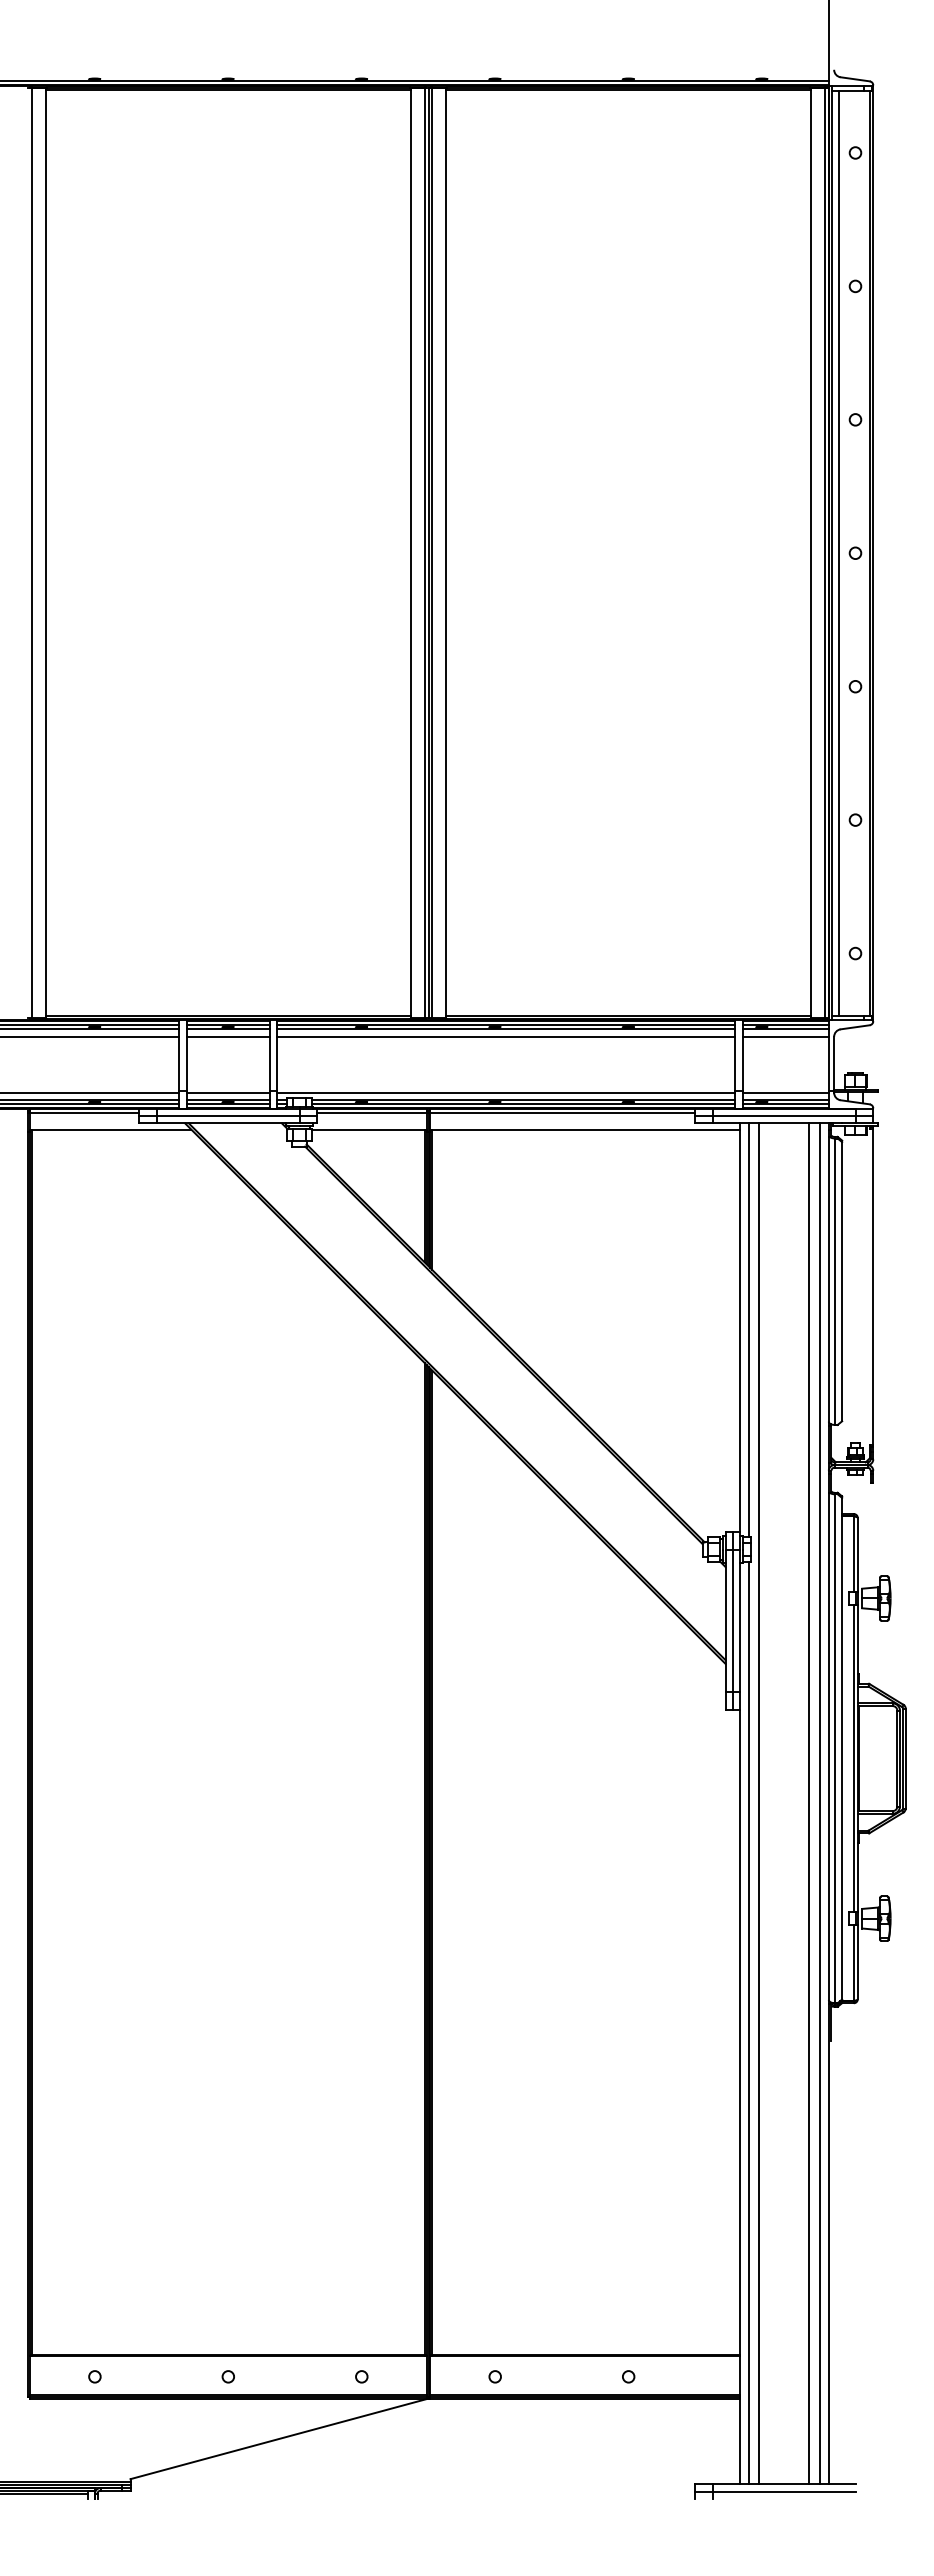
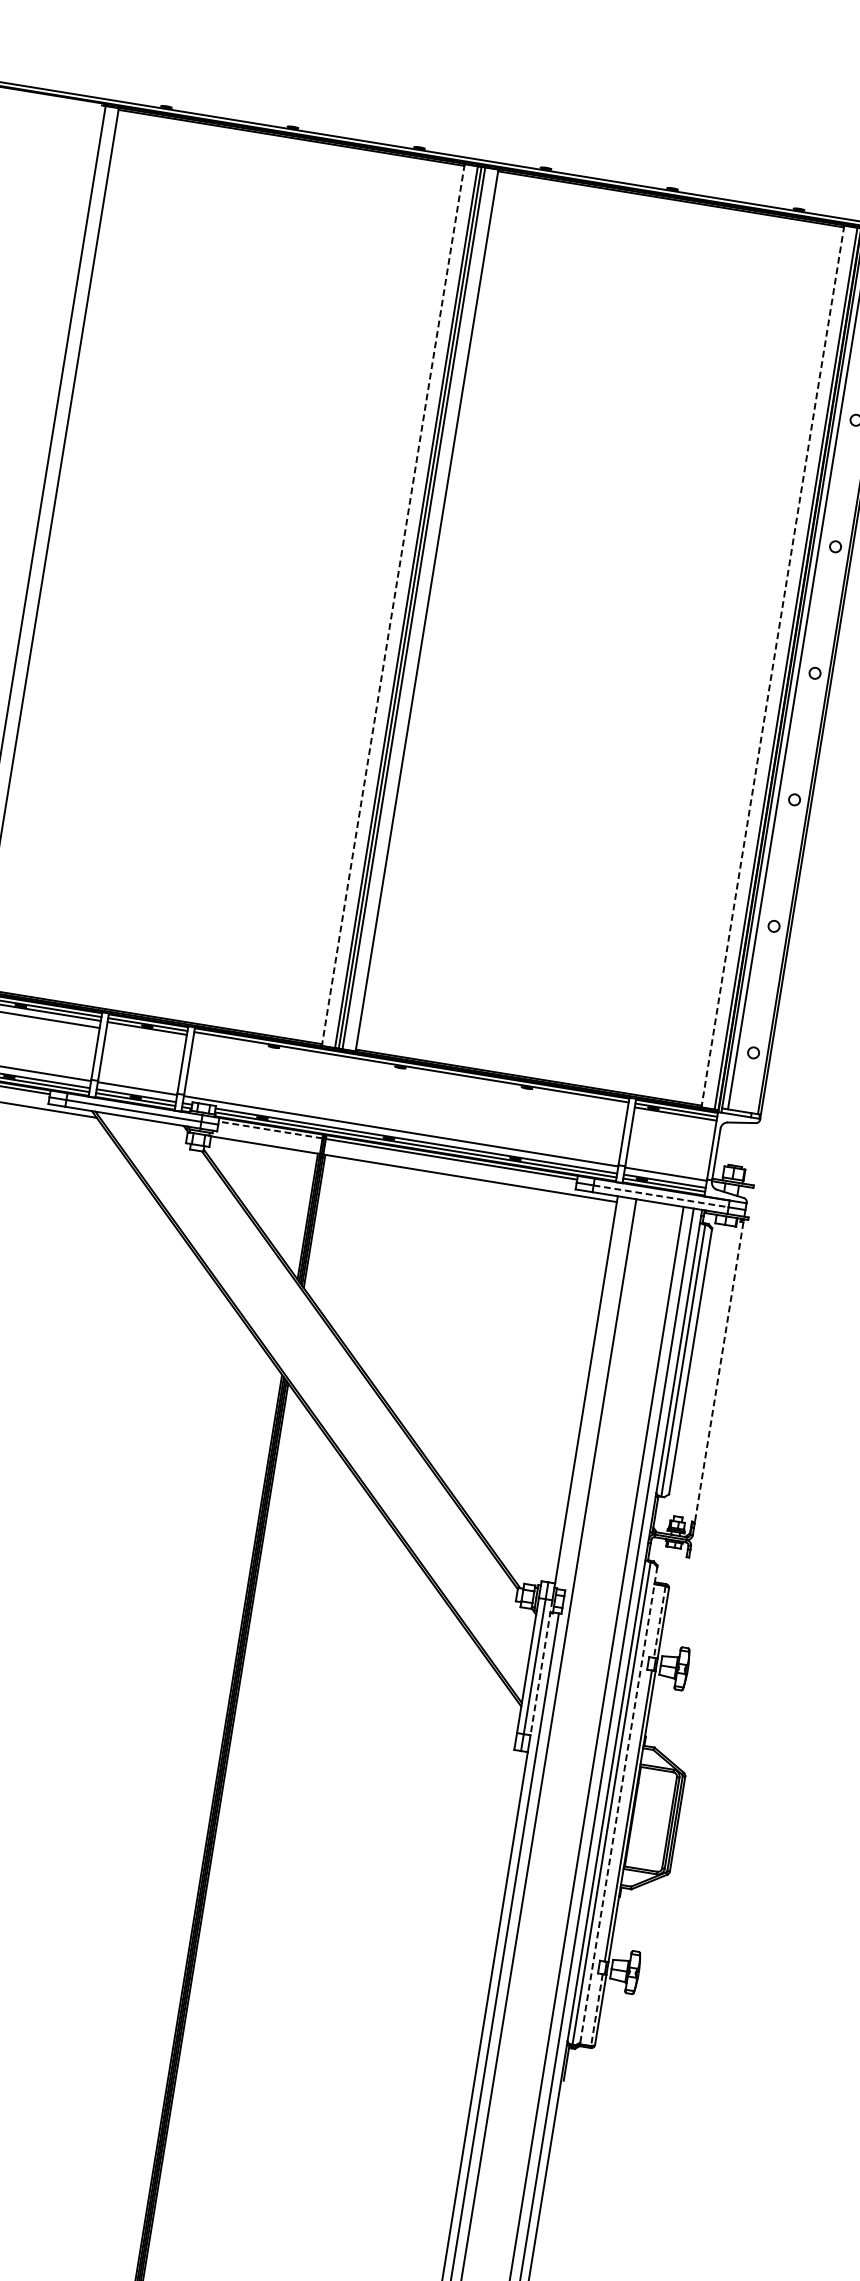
line: (410, 553) -> (393, 605), solid -> dashed
line: (811, 553) -> (773, 666), solid -> dashed
line: (506, 1029) -> (410, 1071), removed
line: (228, 1036) -> (146, 1035), removed
line: (506, 1036) -> (409, 1077), removed
line: (785, 1036) -> (674, 1120), removed
line: (372, 1113) -> (271, 1130), solid -> dashed
line: (784, 1116) -> (661, 1196), solid -> dashed
line: (873, 1287) -> (719, 1372), solid -> dashed
line: (748, 1330) -> (594, 1393), removed
line: (853, 1554) -> (659, 1622), solid -> dashed
line: (739, 1621) -> (541, 1668), solid -> dashed
line: (842, 1748) -> (619, 1804), solid -> dashed
line: (853, 1963) -> (596, 2010), solid -> dashed

